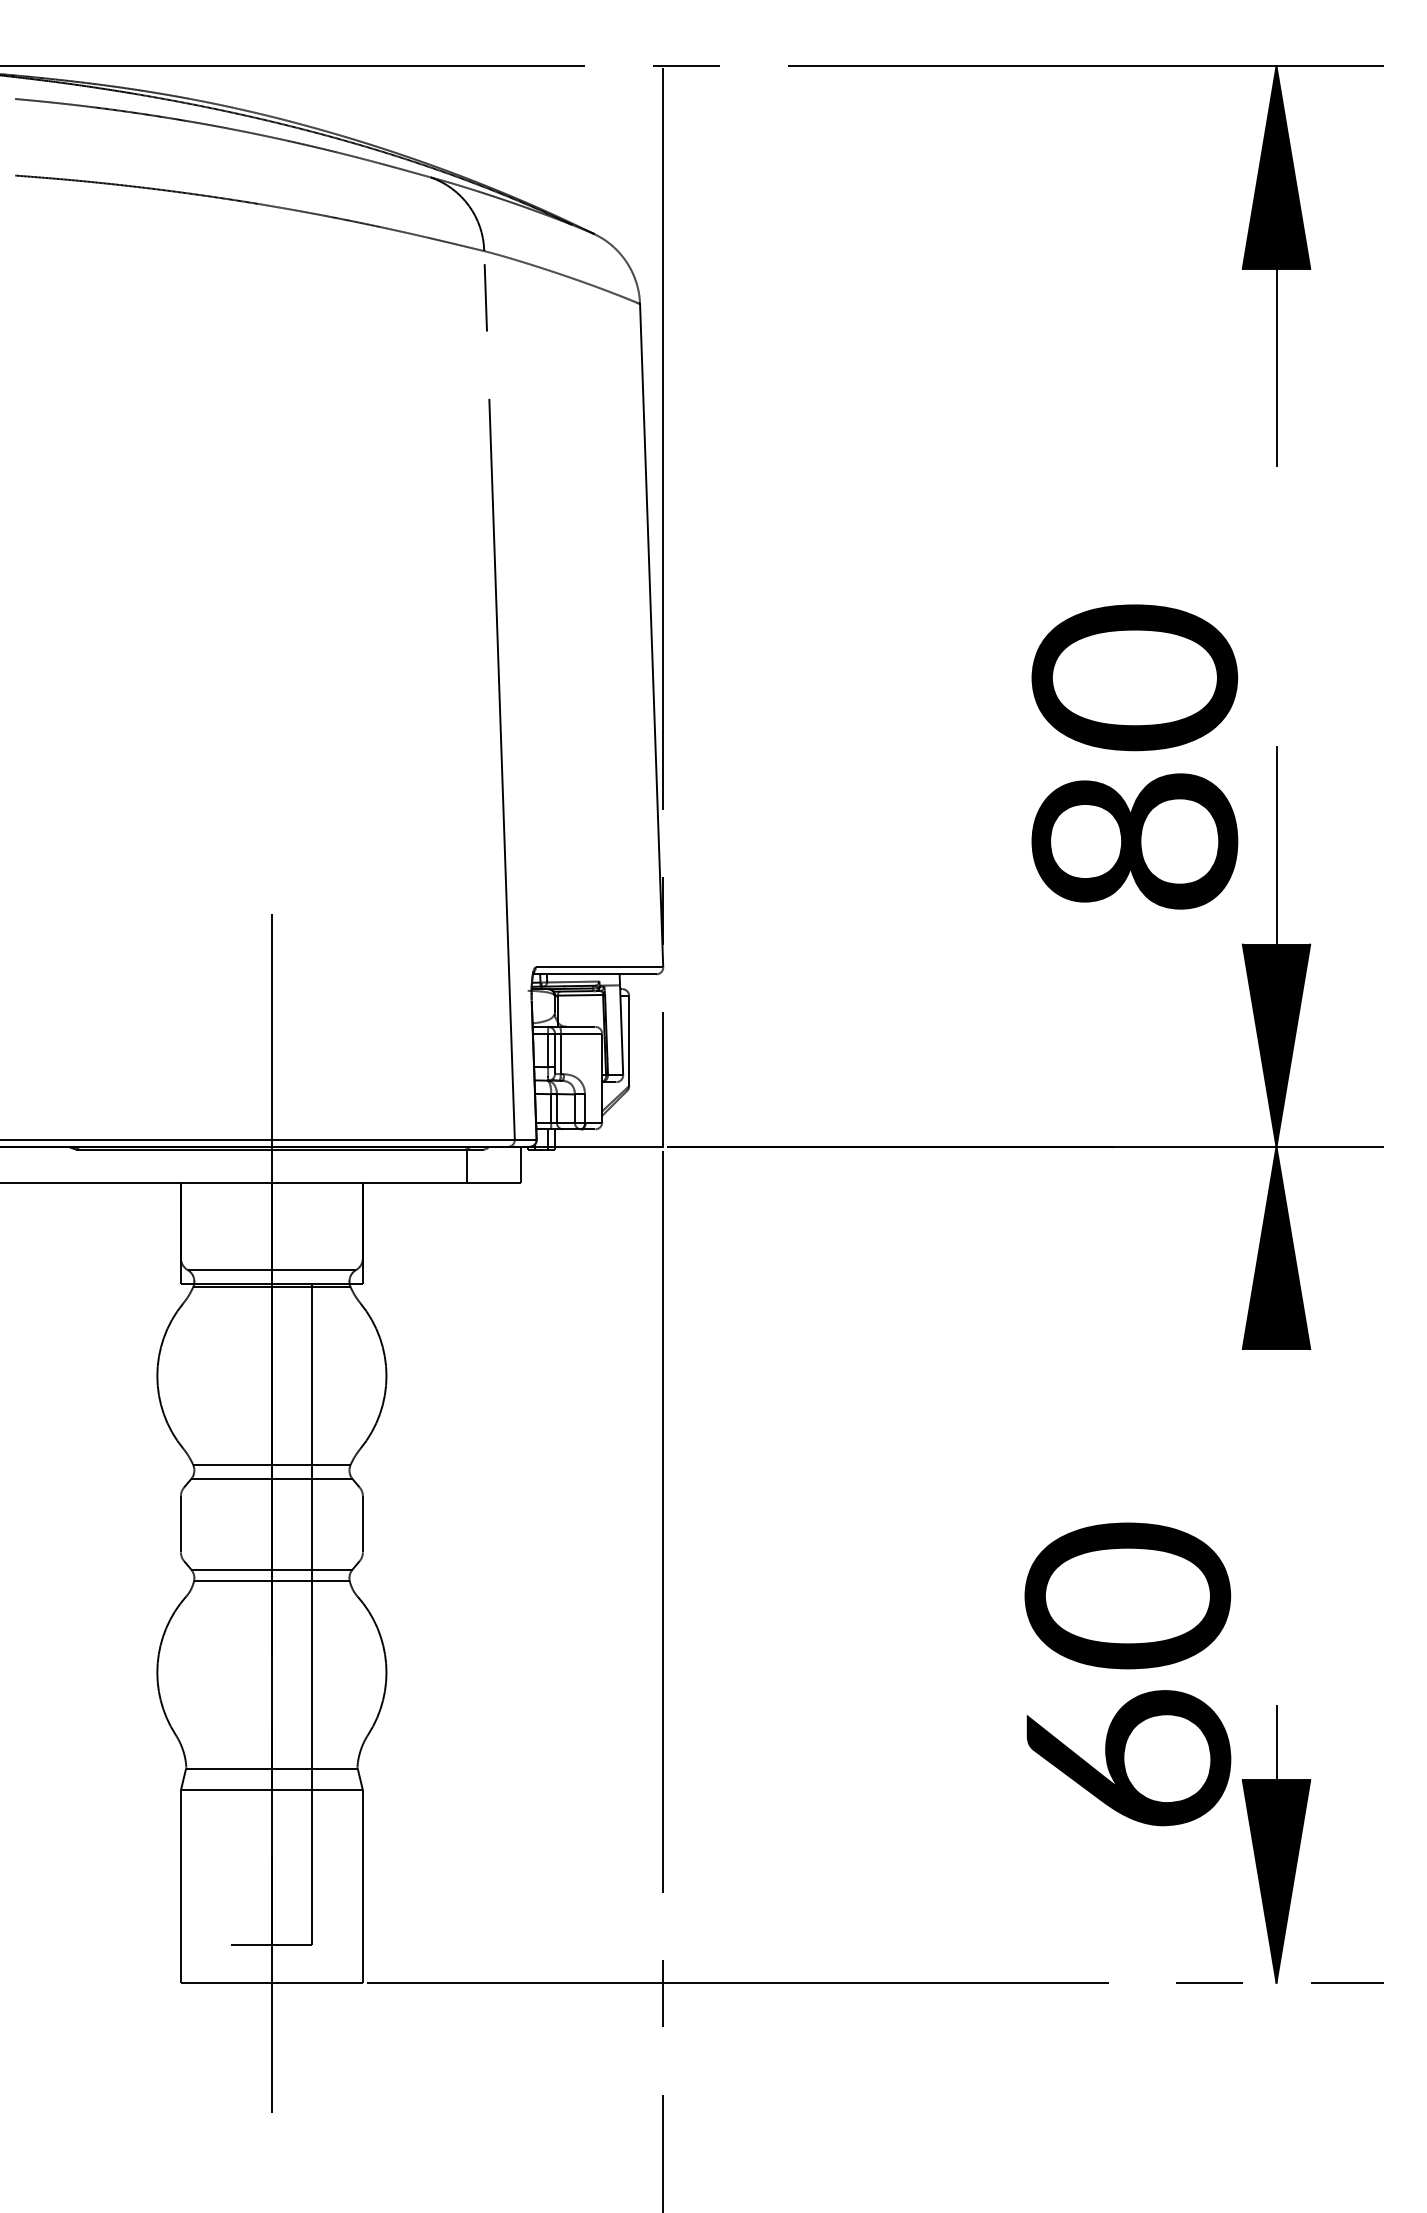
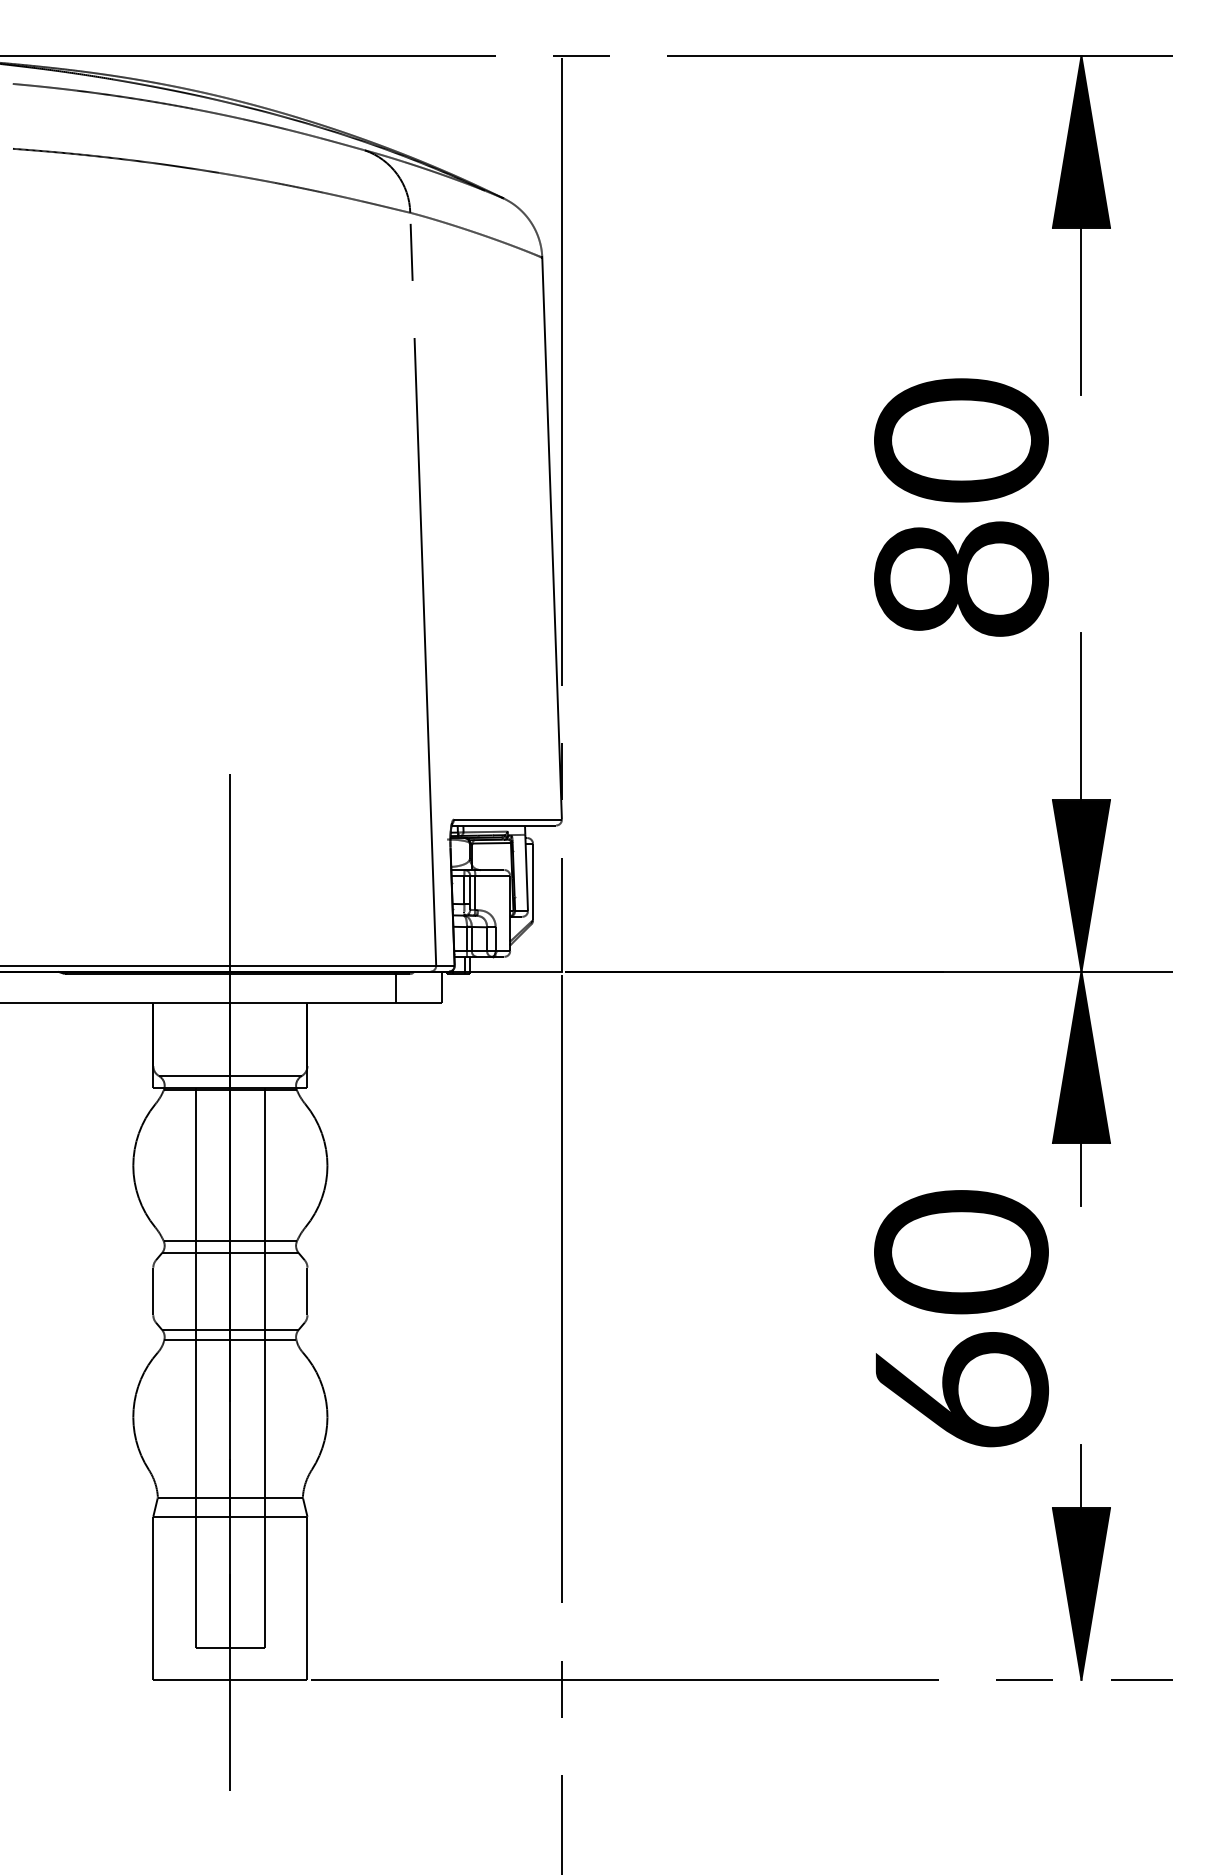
text: (1134, 756) -> (961, 507), moved
line: (1276, 1386) -> (1081, 1174), added
line: (231, 1614) -> (196, 1367), added
text: (1127, 1674) -> (961, 1318), moved

